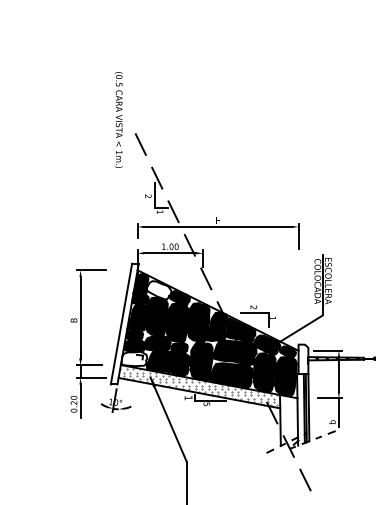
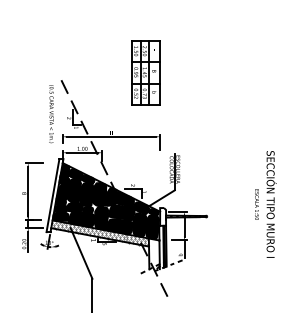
text: (119, 120) -> (51, 114), moved
part: (274, 120) -> (145, 72), added
fill: (158, 289) -> (75, 174), added
fill: (133, 358) -> (60, 216), added

